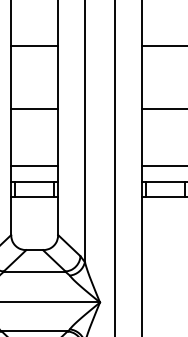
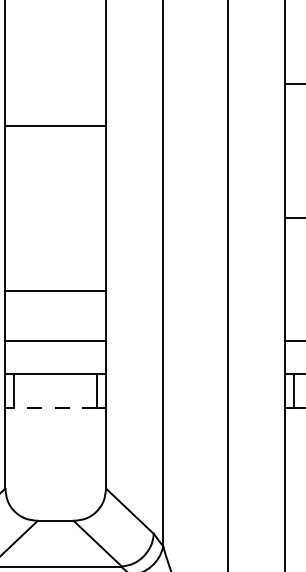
line: (34, 45) -> (55, 125), moved
line: (34, 108) -> (55, 290), moved
line: (34, 197) -> (55, 408), solid -> dashed

